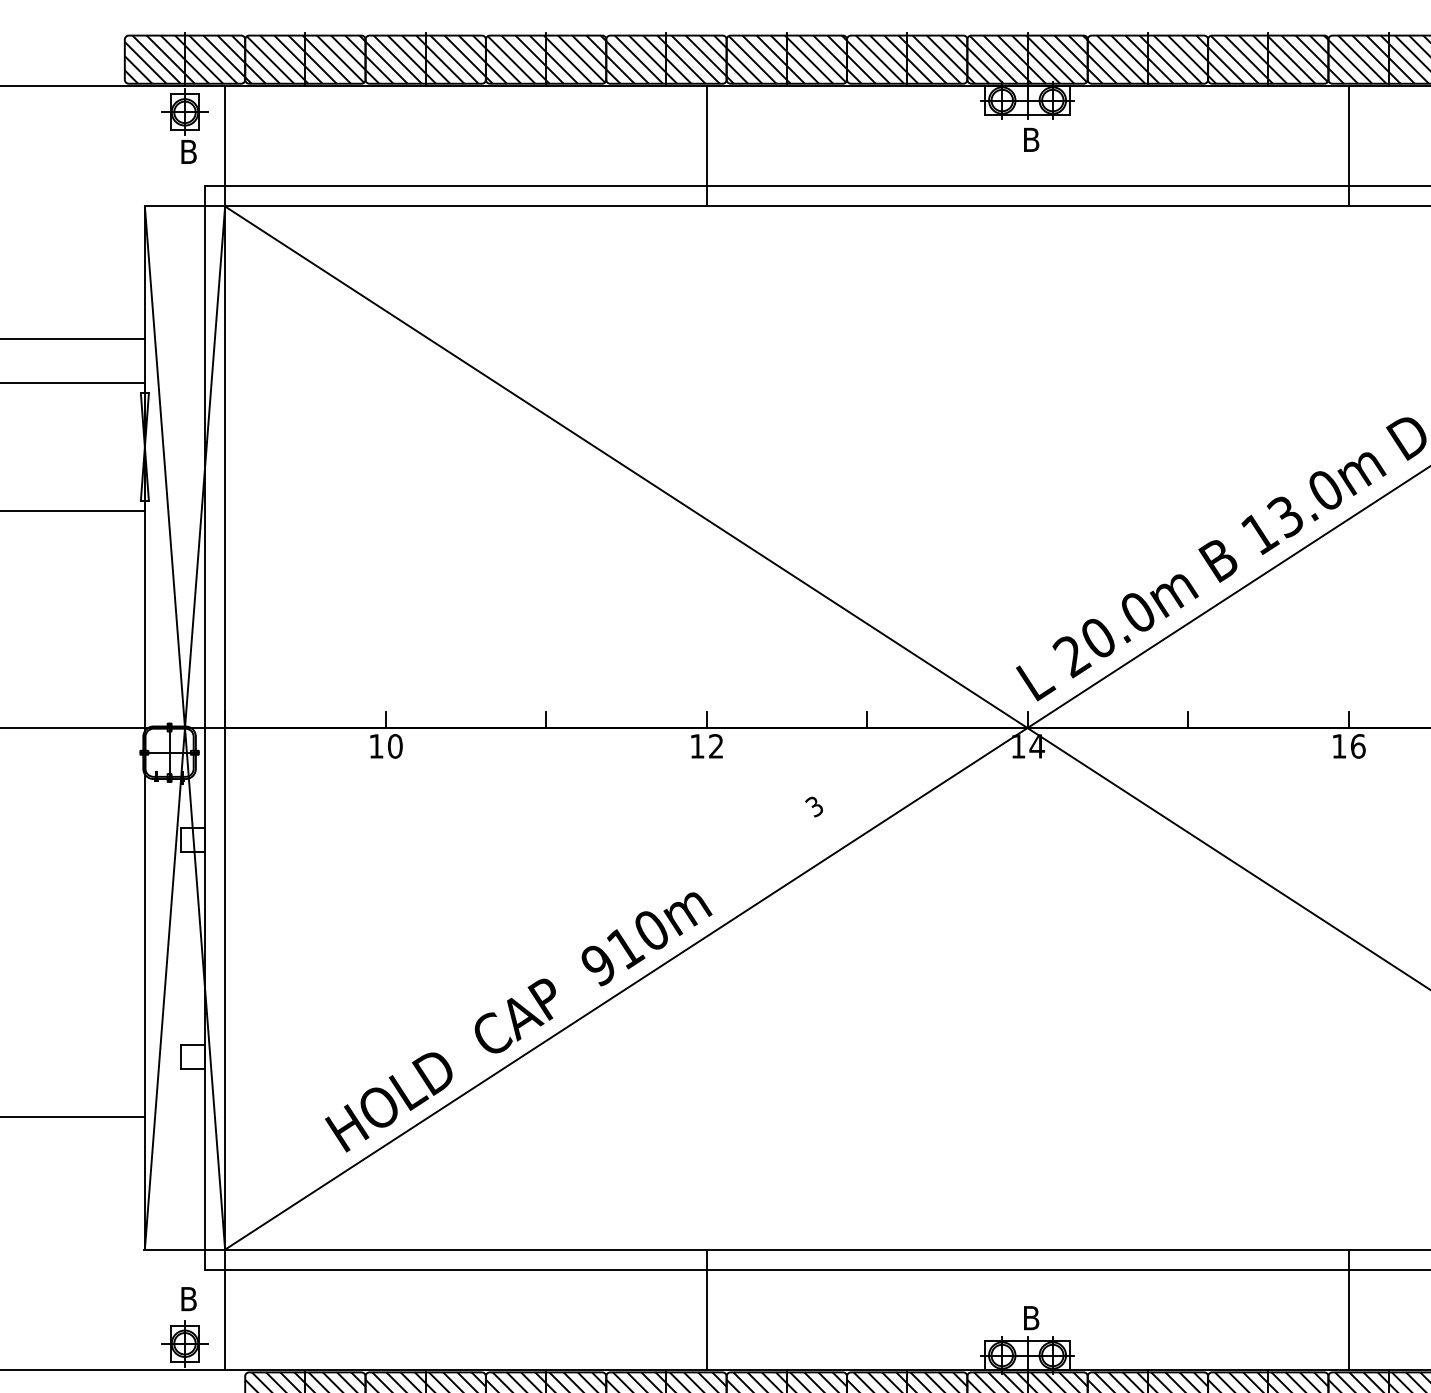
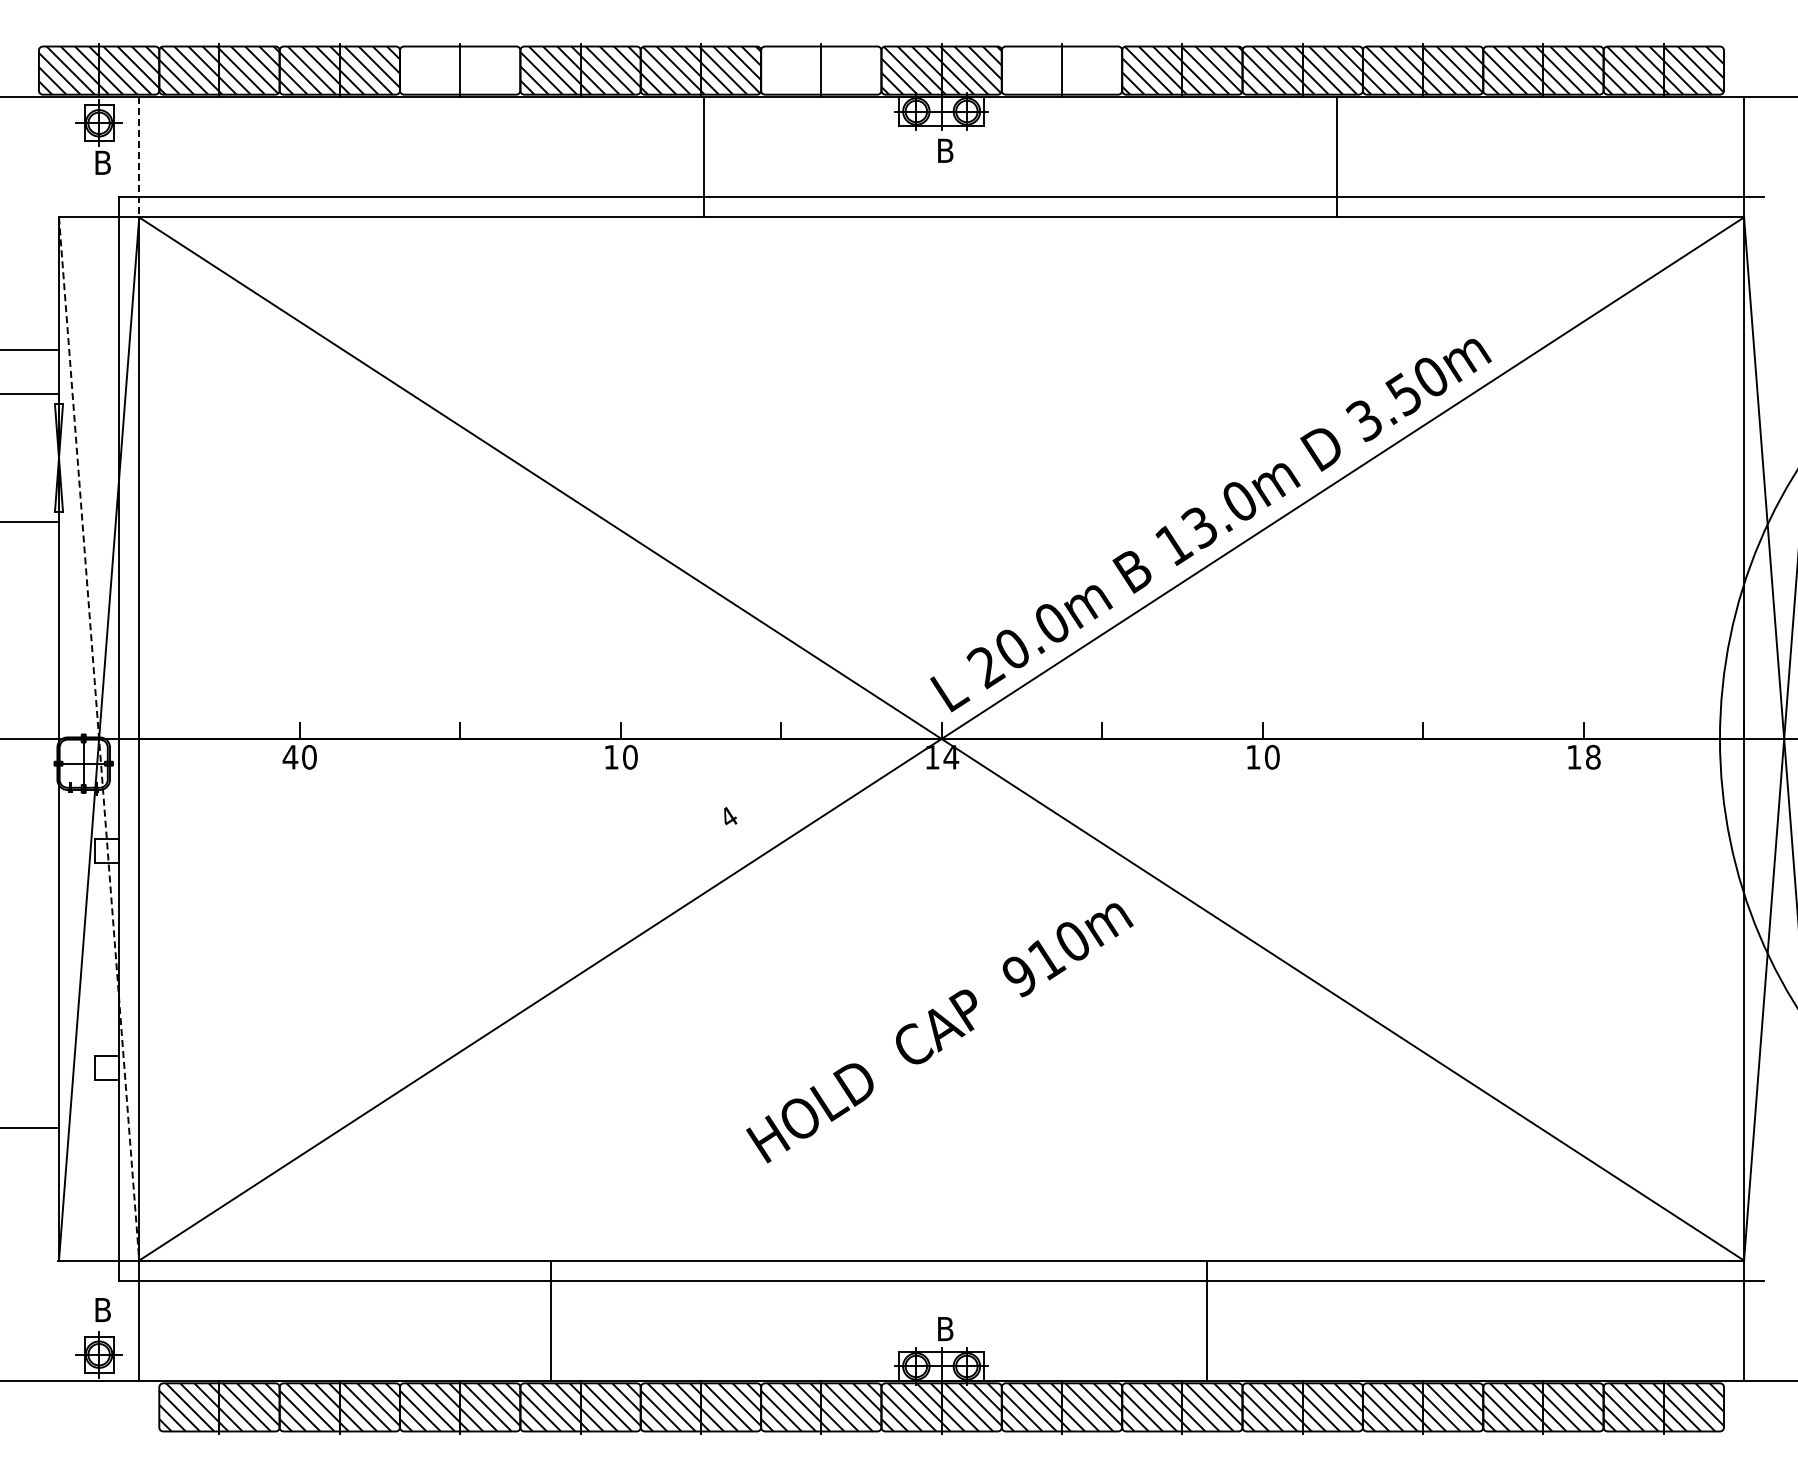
hatch: (546, 59) -> (460, 70), removed
hatch: (907, 59) -> (821, 70), removed
hatch: (1147, 59) -> (1061, 70), removed
line: (225, 146) -> (139, 157), solid -> dashed
line: (706, 146) -> (703, 157), moved
line: (1348, 146) -> (1336, 157), moved
line: (185, 728) -> (99, 739), solid -> dashed
text: (1358, 745) -> (1272, 756), 16 -> 10
text: (376, 746) -> (290, 757), 10 -> 40
text: (716, 746) -> (630, 757), 12 -> 10
text: (814, 806) -> (728, 817), 3 -> 4
text: (518, 1022) -> (939, 1033), moved
line: (706, 1309) -> (550, 1320), moved
line: (1348, 1309) -> (1206, 1320), moved

